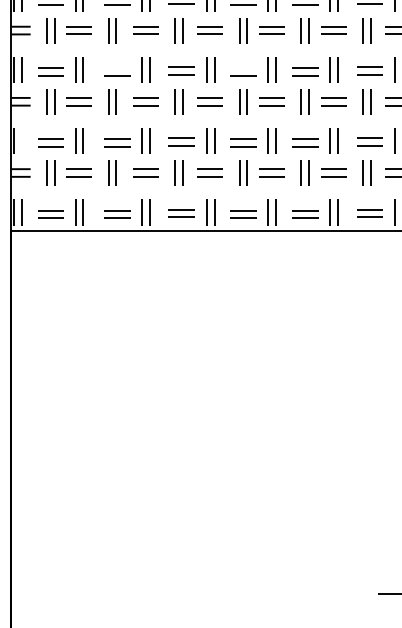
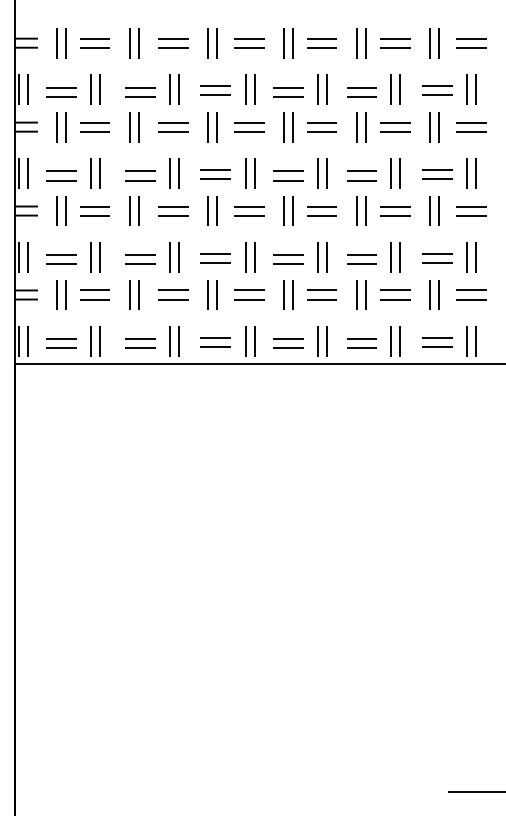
line: (117, 67) -> (140, 170), added
line: (243, 67) -> (288, 170), added
line: (21, 141) -> (27, 257), added

